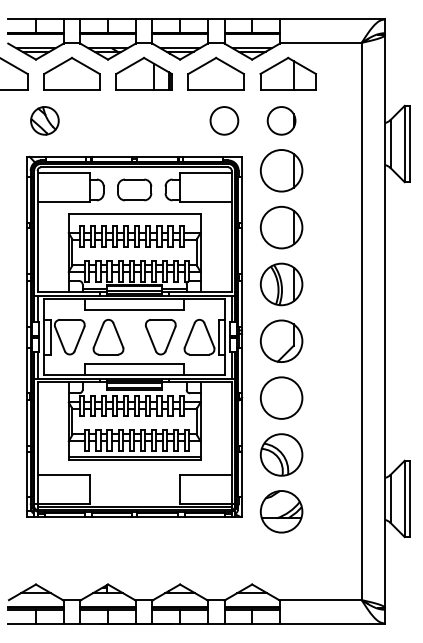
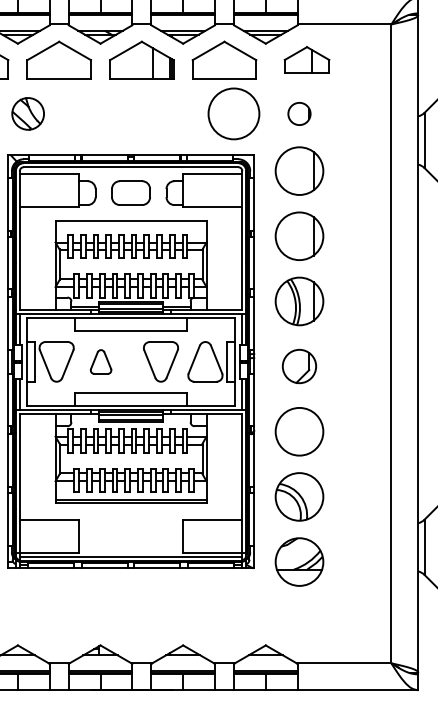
part: (287, 73) -> (306, 59), size x0.7
circle: (224, 120) -> (234, 113), size x1.6
part: (281, 120) -> (299, 113), size x0.7
part: (108, 337) -> (101, 362), size x0.6
part: (281, 340) -> (299, 365), size x0.7

